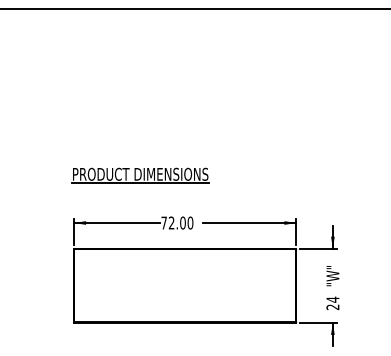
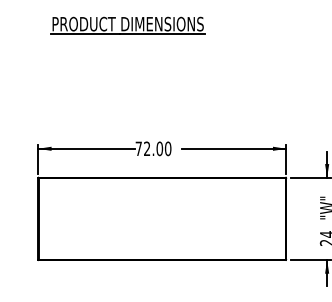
part: (140, 175) -> (127, 25), moved

